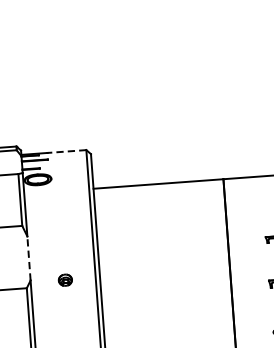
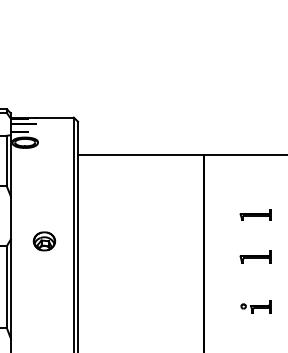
line: (66, 151) -> (54, 117), dashed -> solid
line: (28, 258) -> (10, 217), dashed -> solid
part: (65, 280) -> (44, 241), size x1.67

